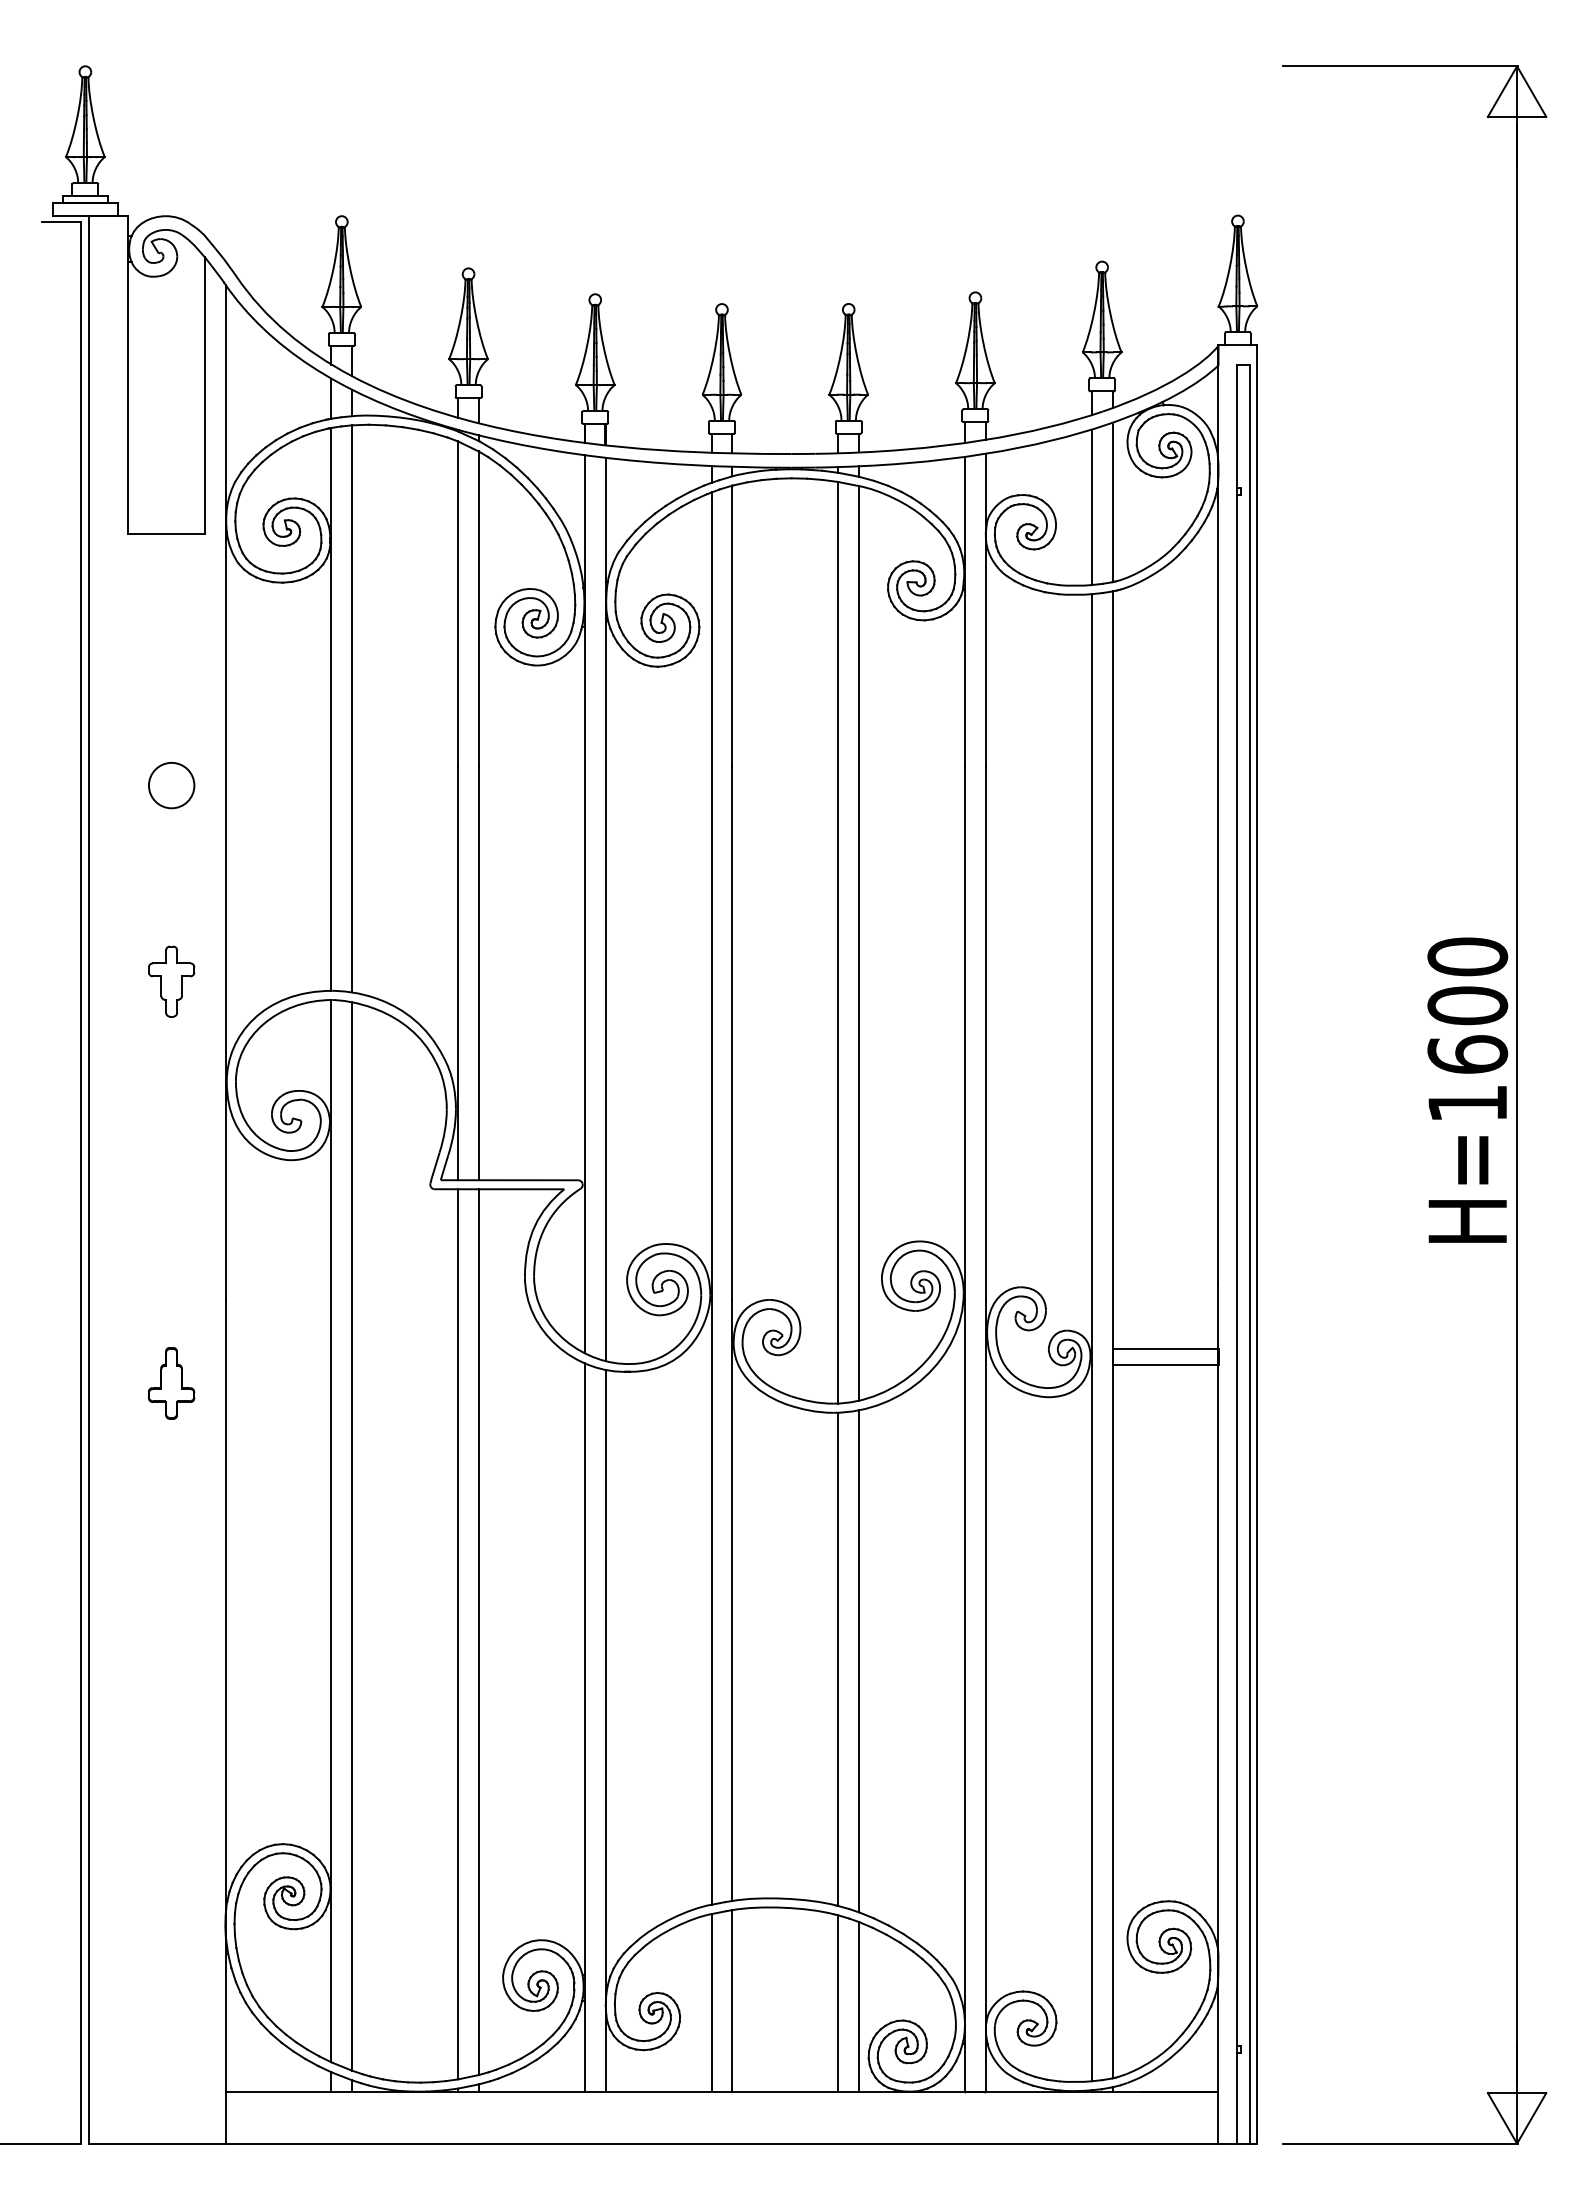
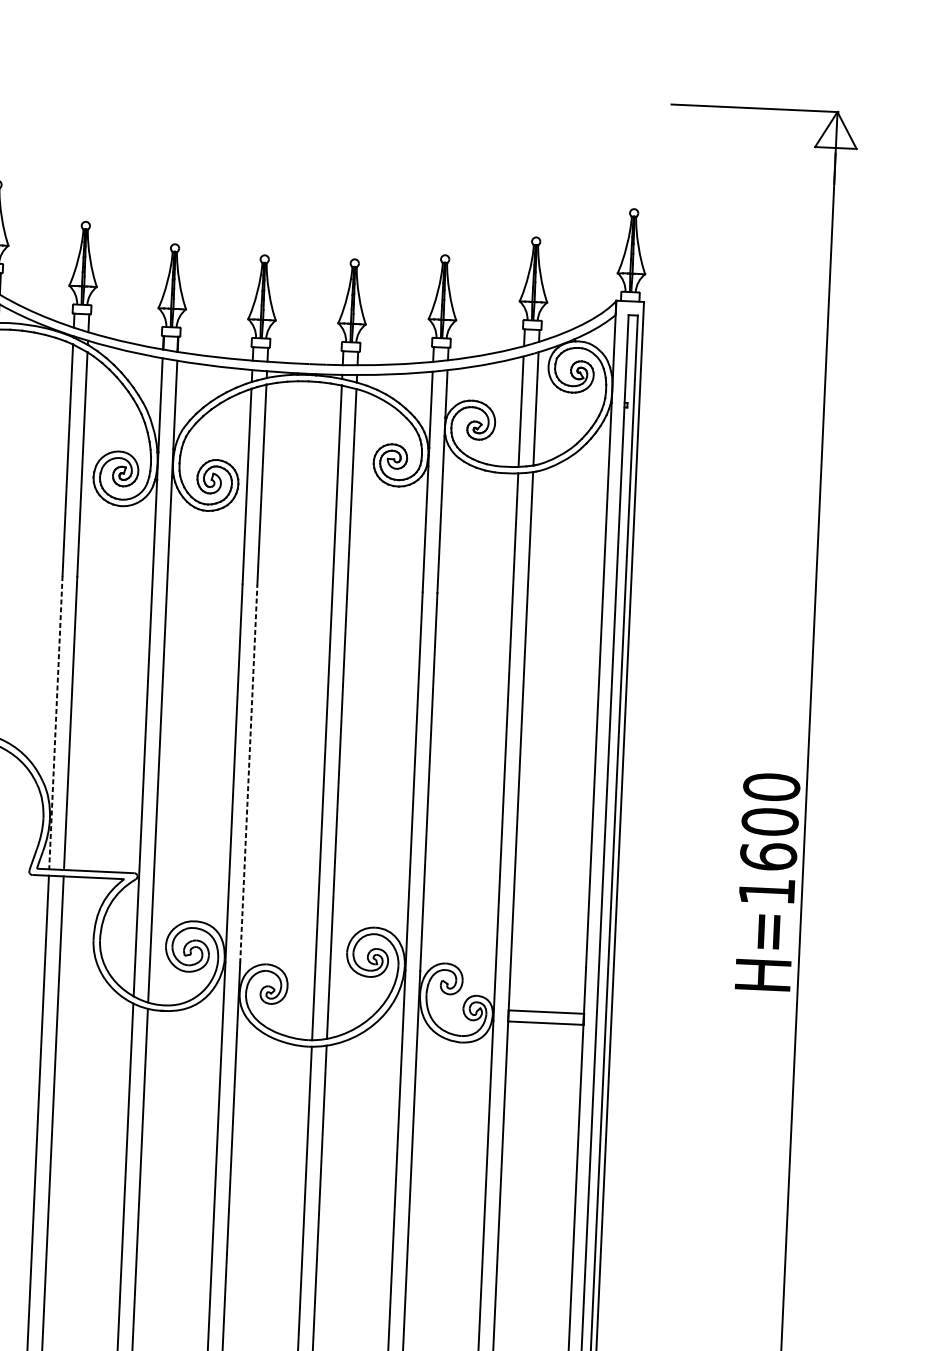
line: (458, 974) -> (56, 723), solid -> dashed
line: (732, 1033) -> (248, 773), solid -> dashed
text: (1467, 1089) -> (767, 881), moved

